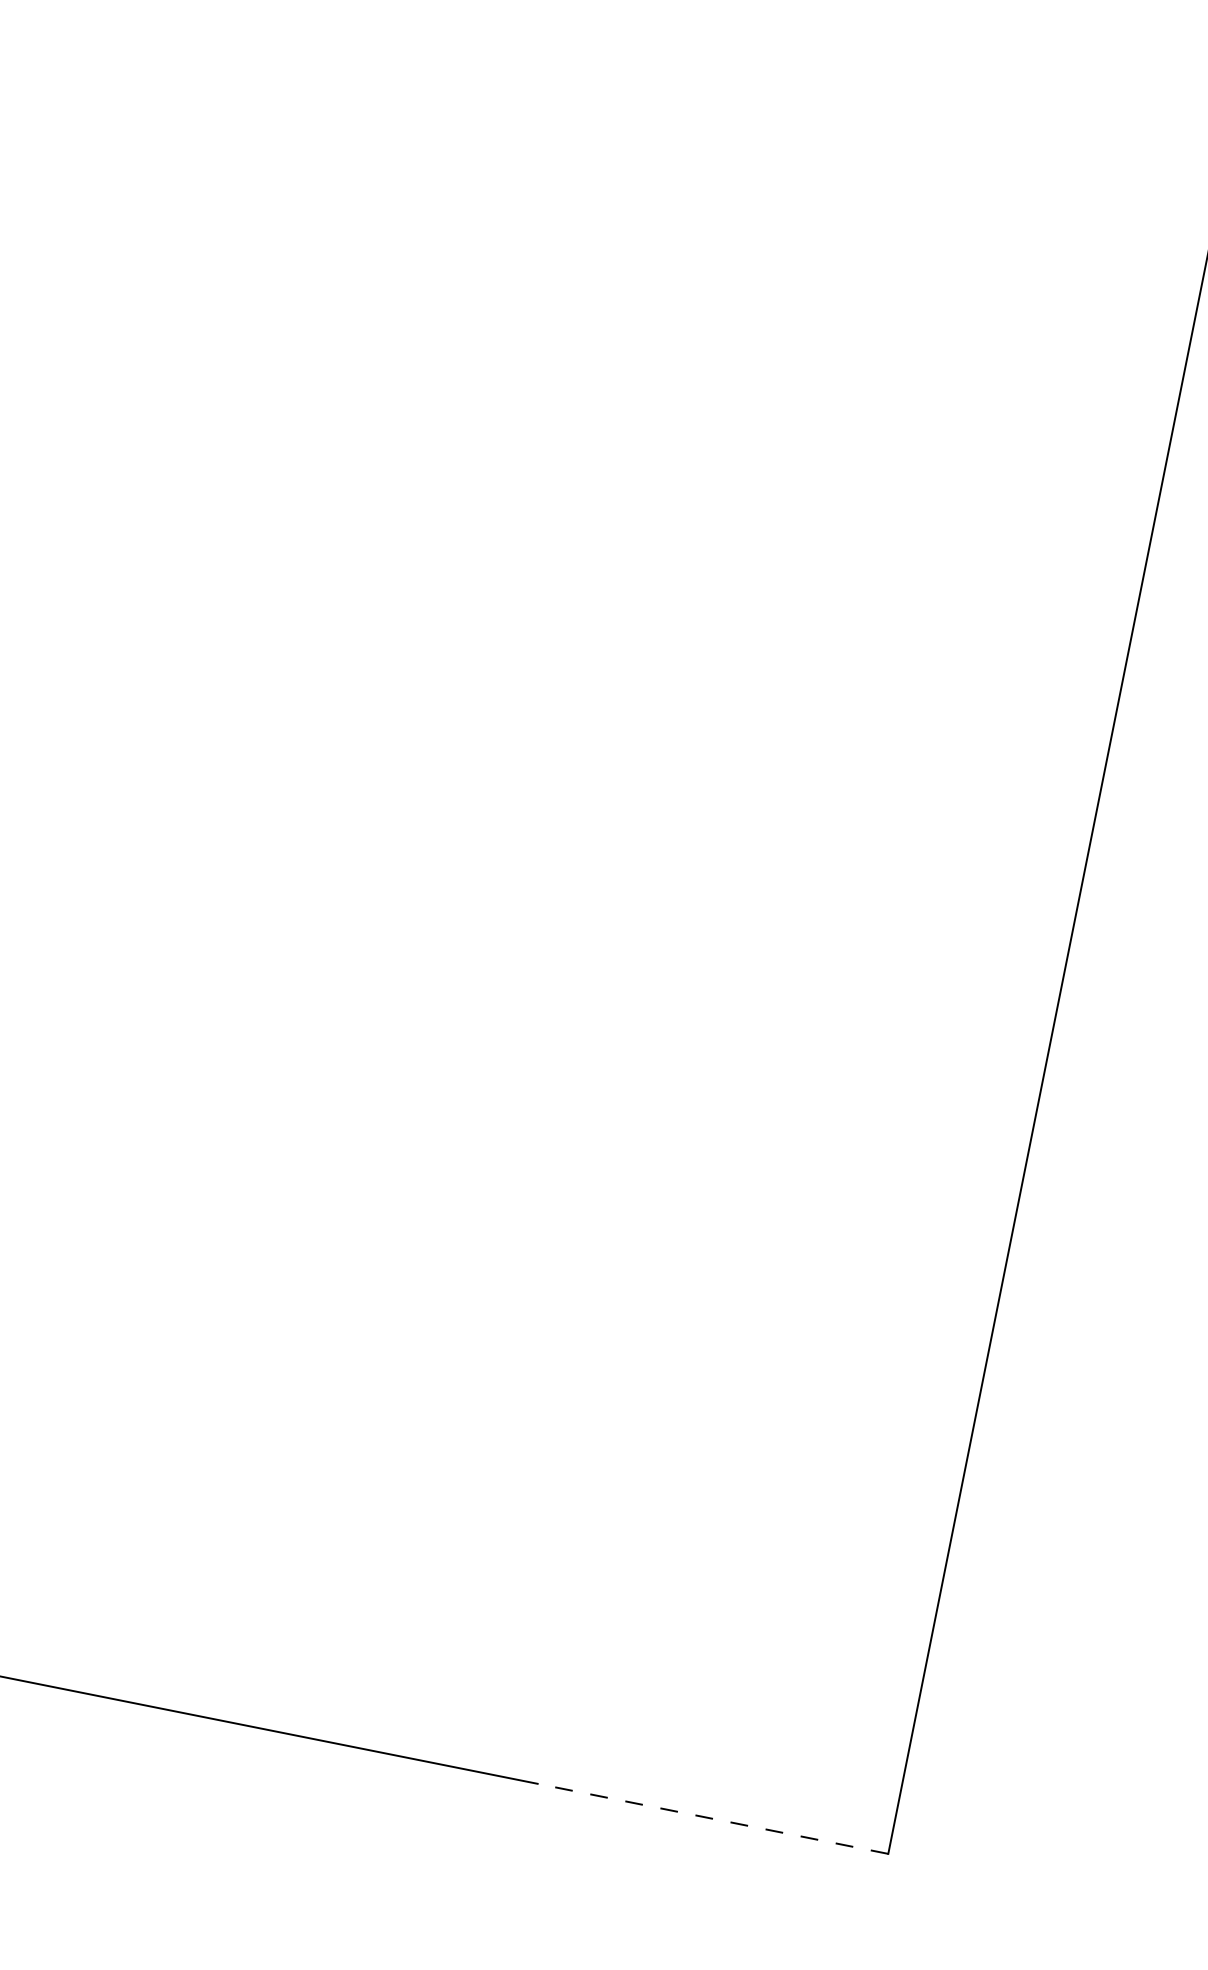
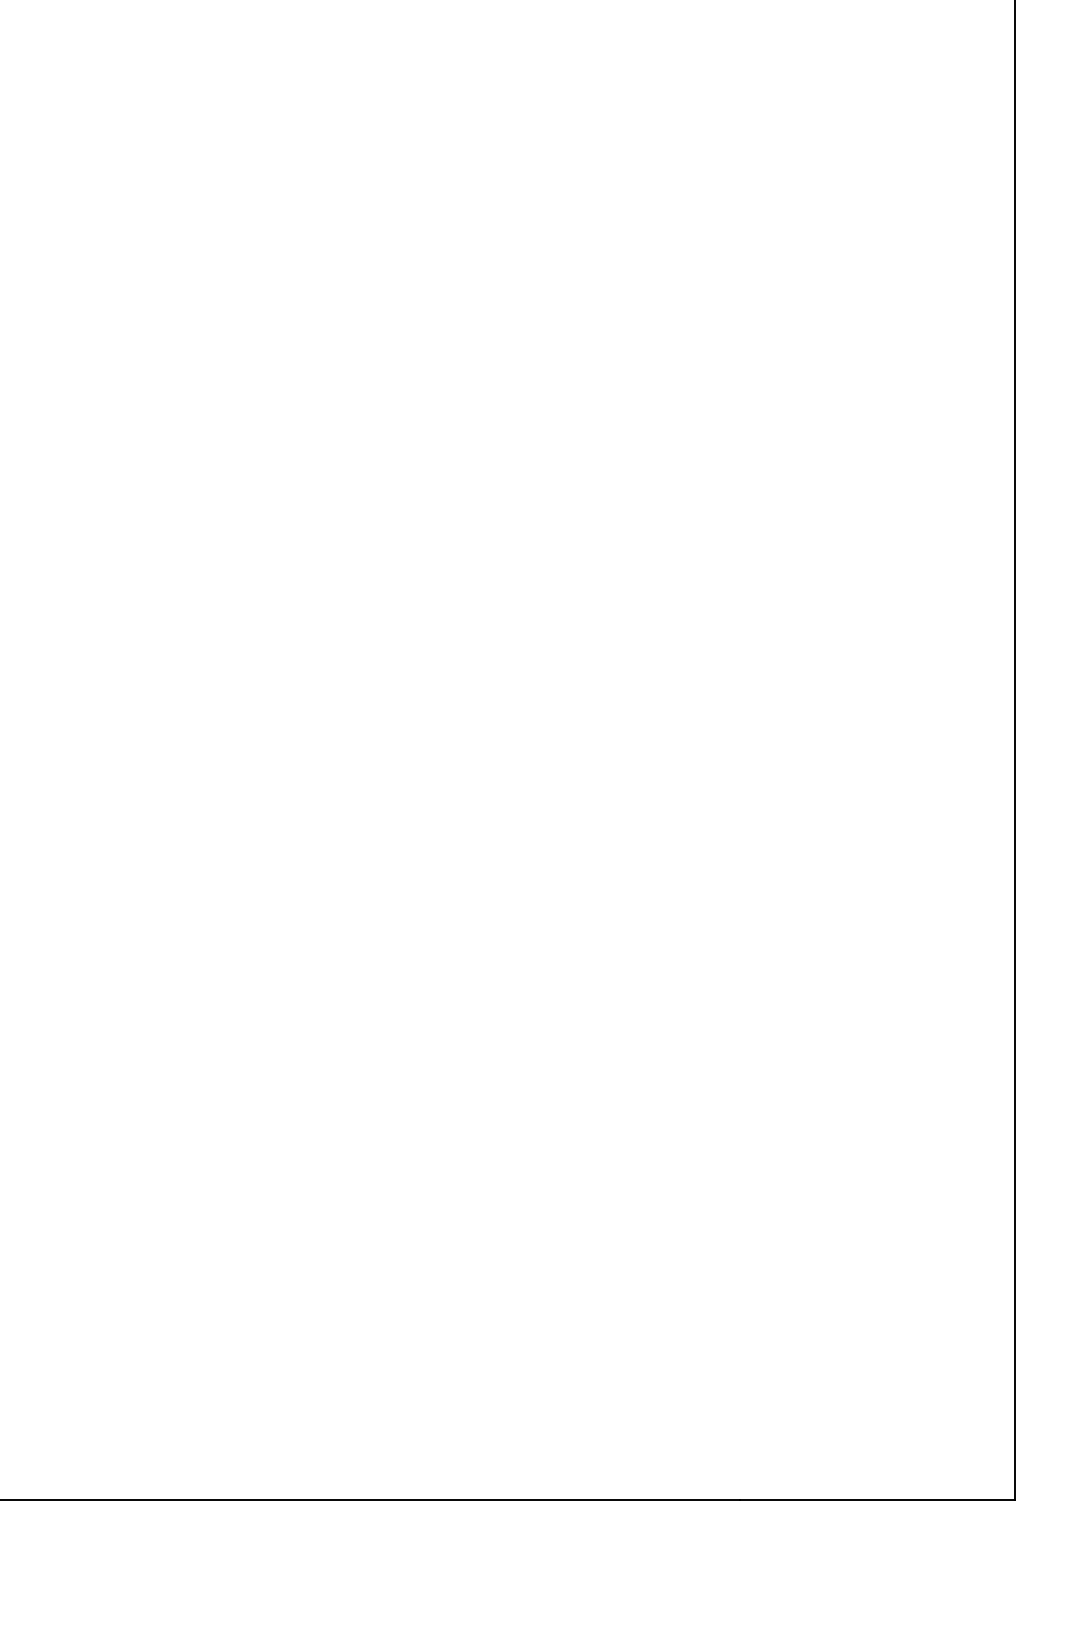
line: (713, 1819) -> (877, 1500), dashed -> solid

